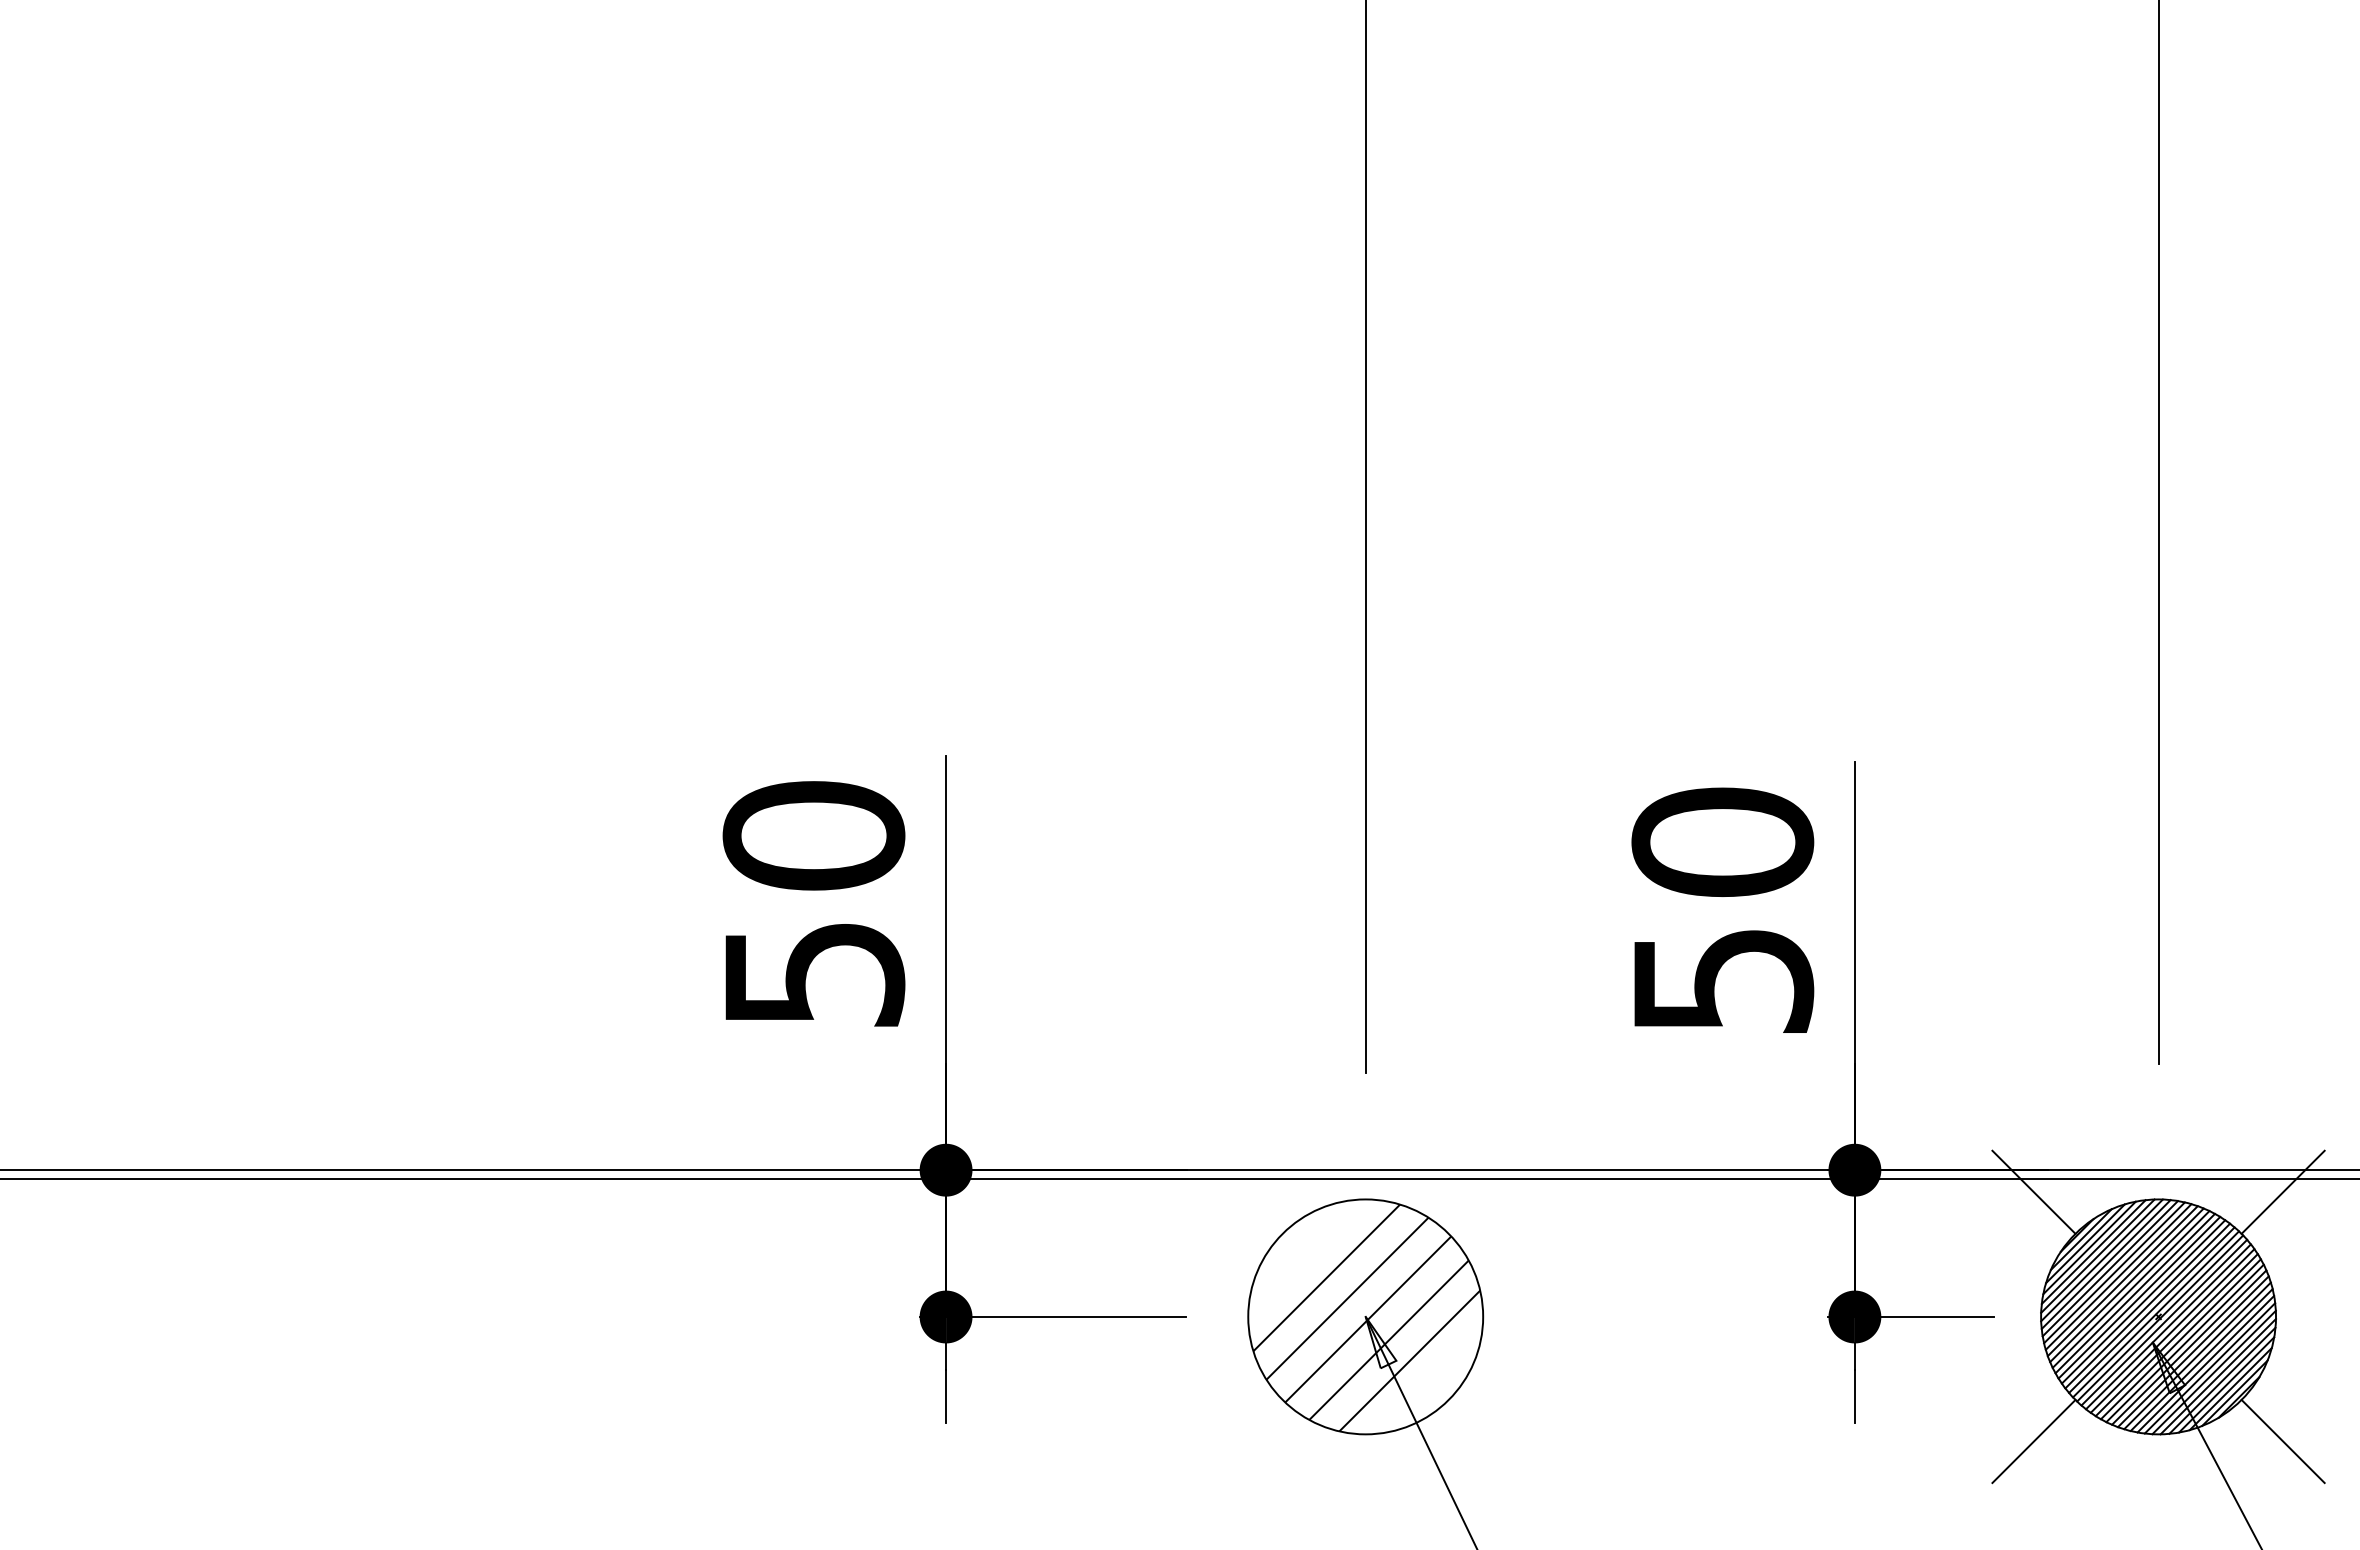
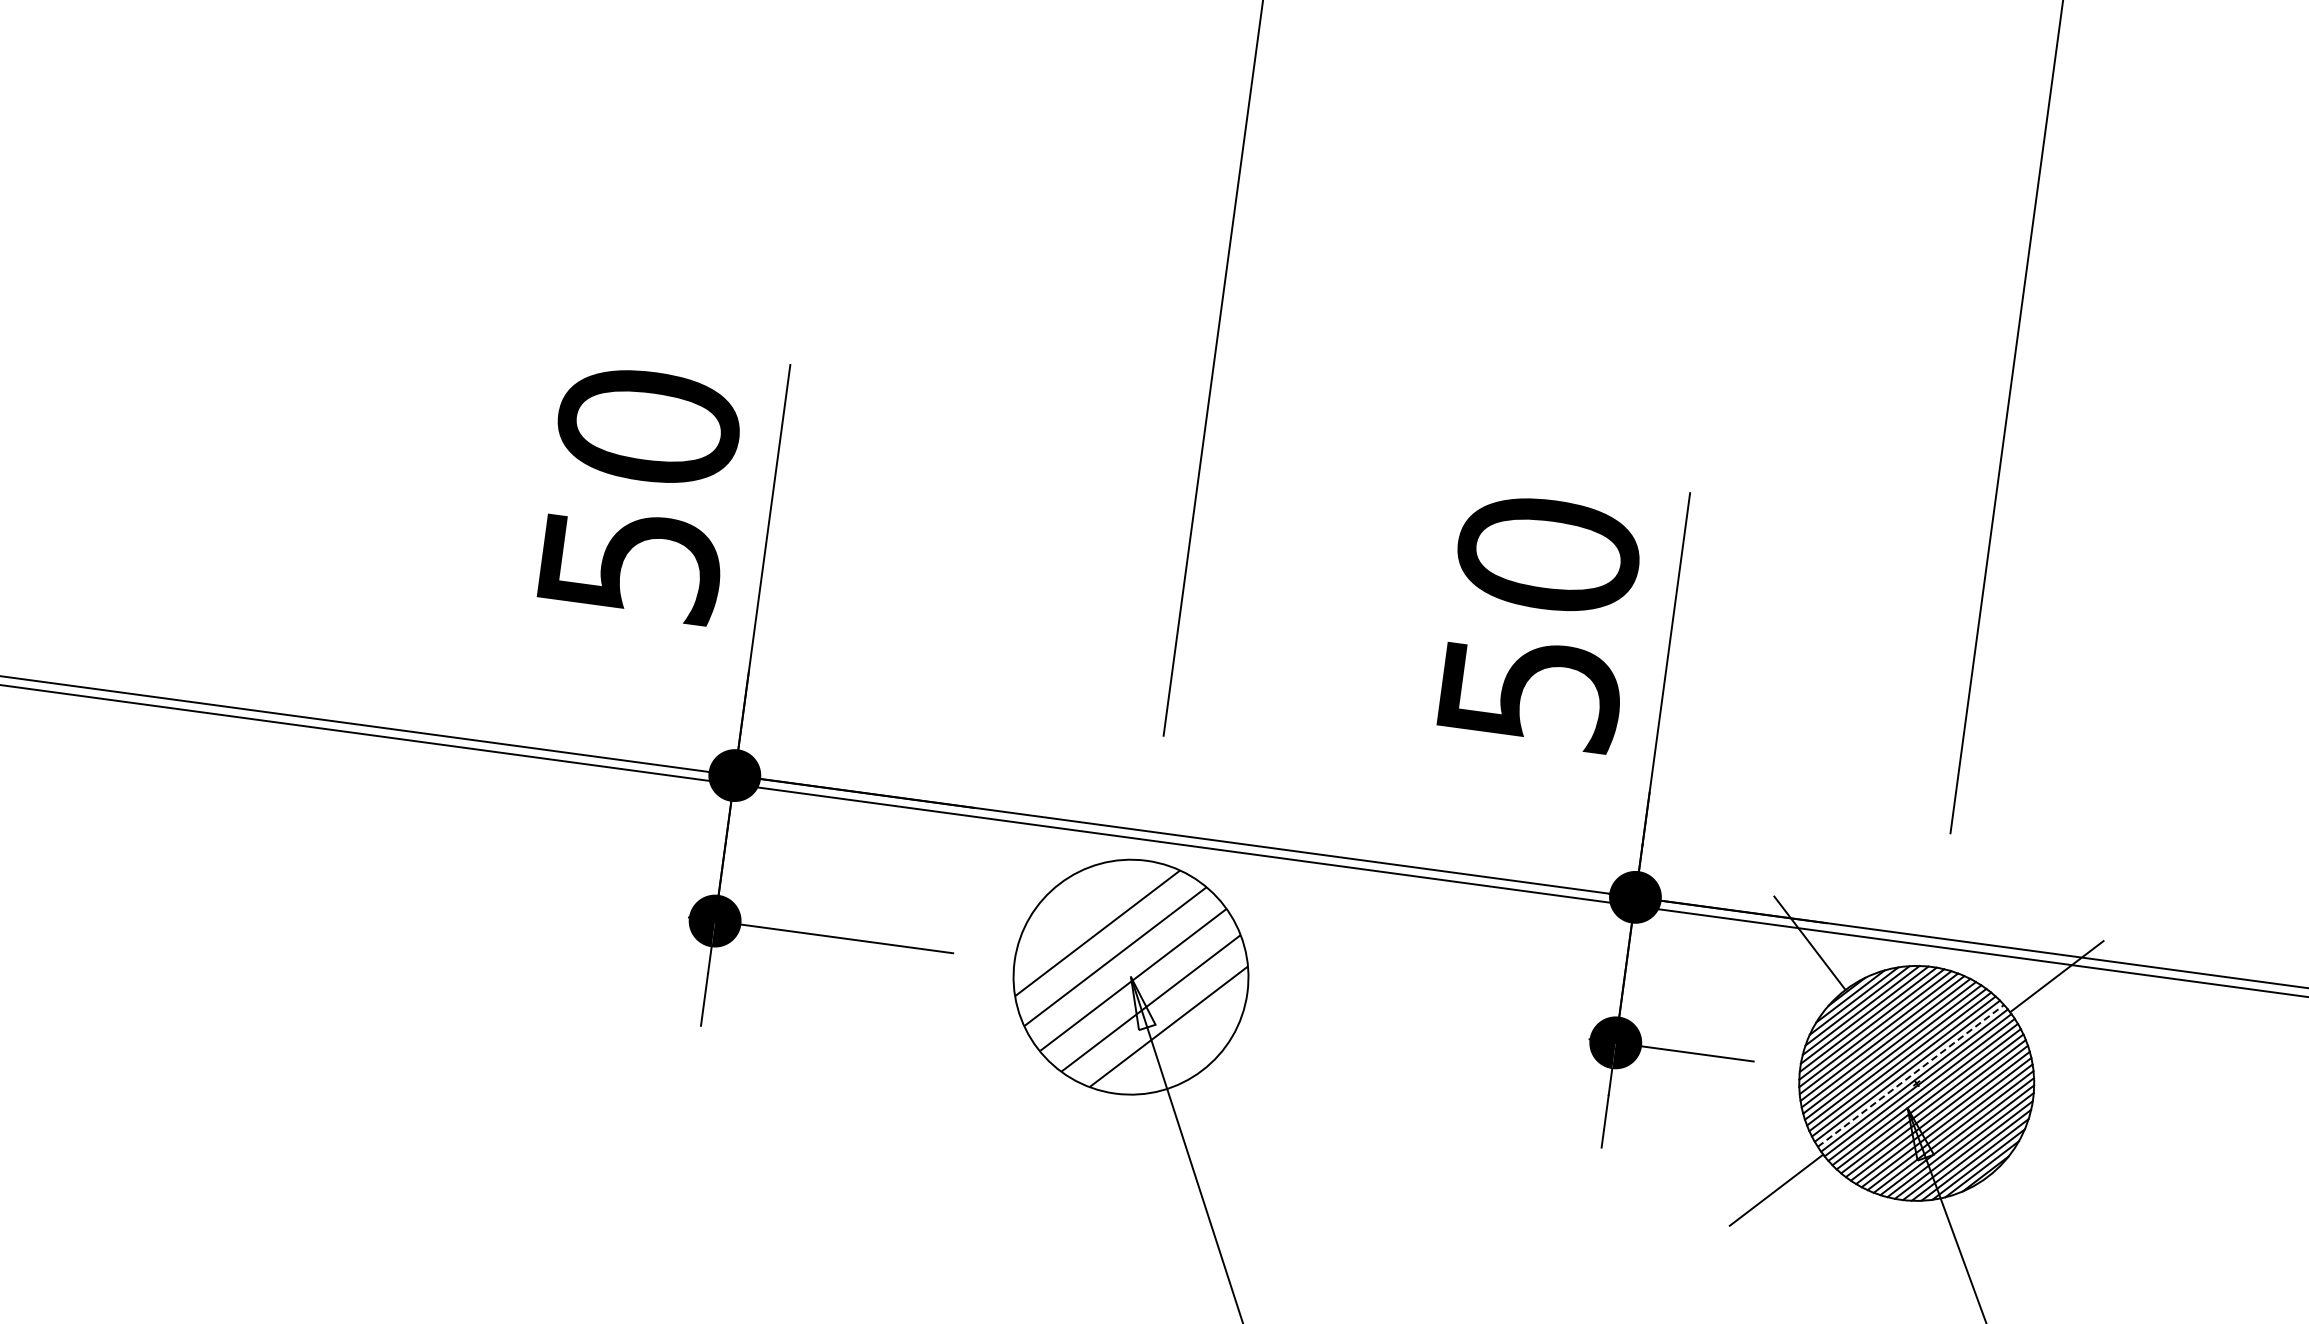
line: (2152, 1309) -> (1911, 1075), solid -> dashed
line: (2282, 1441) -> (2022, 1223), removed

